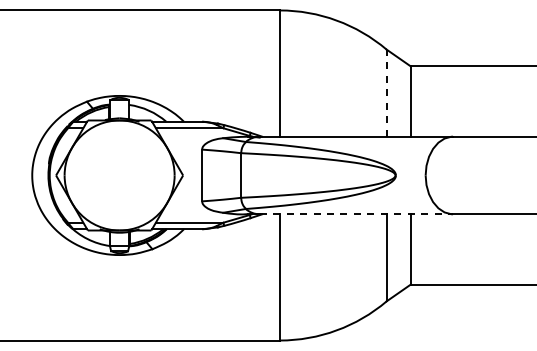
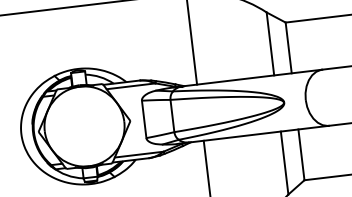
line: (386, 93) -> (270, 44), dashed -> solid
line: (356, 214) -> (259, 134), dashed -> solid

